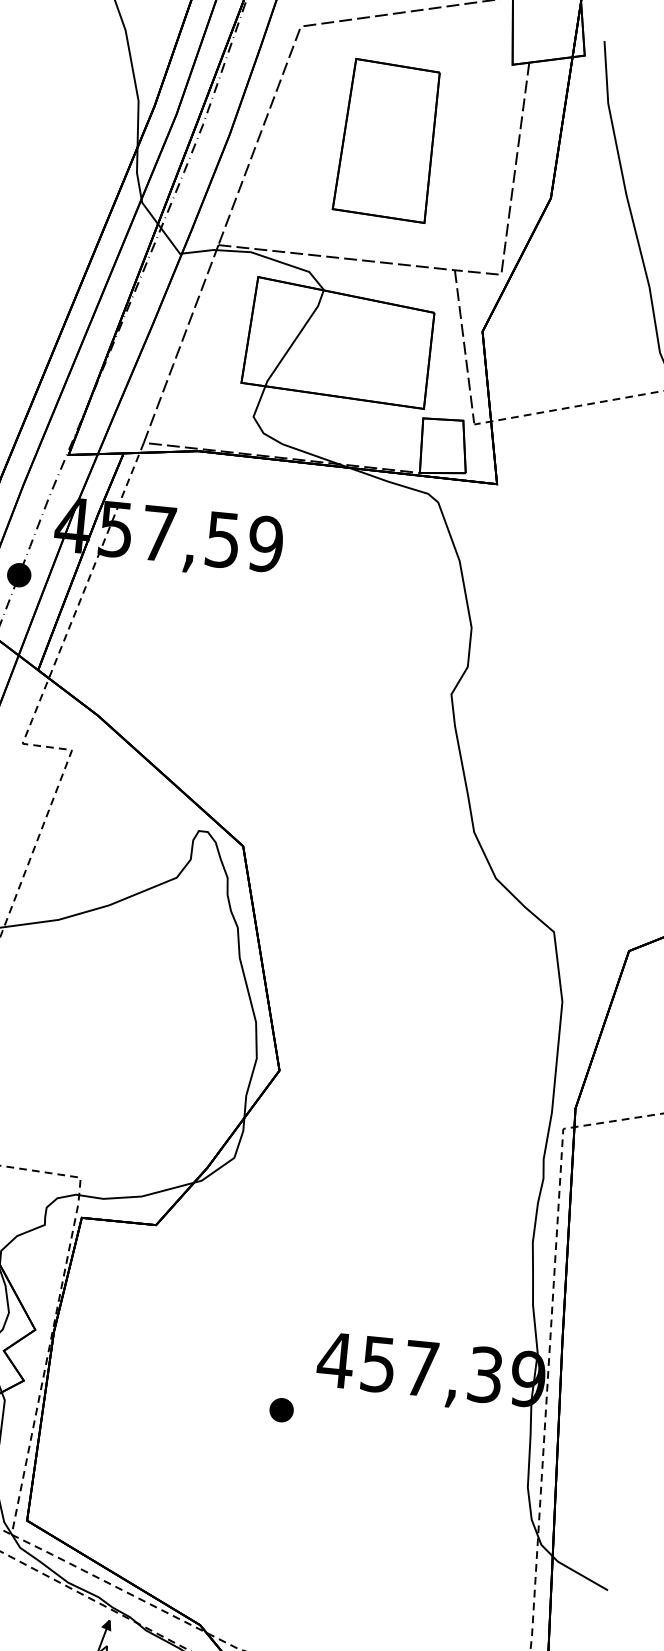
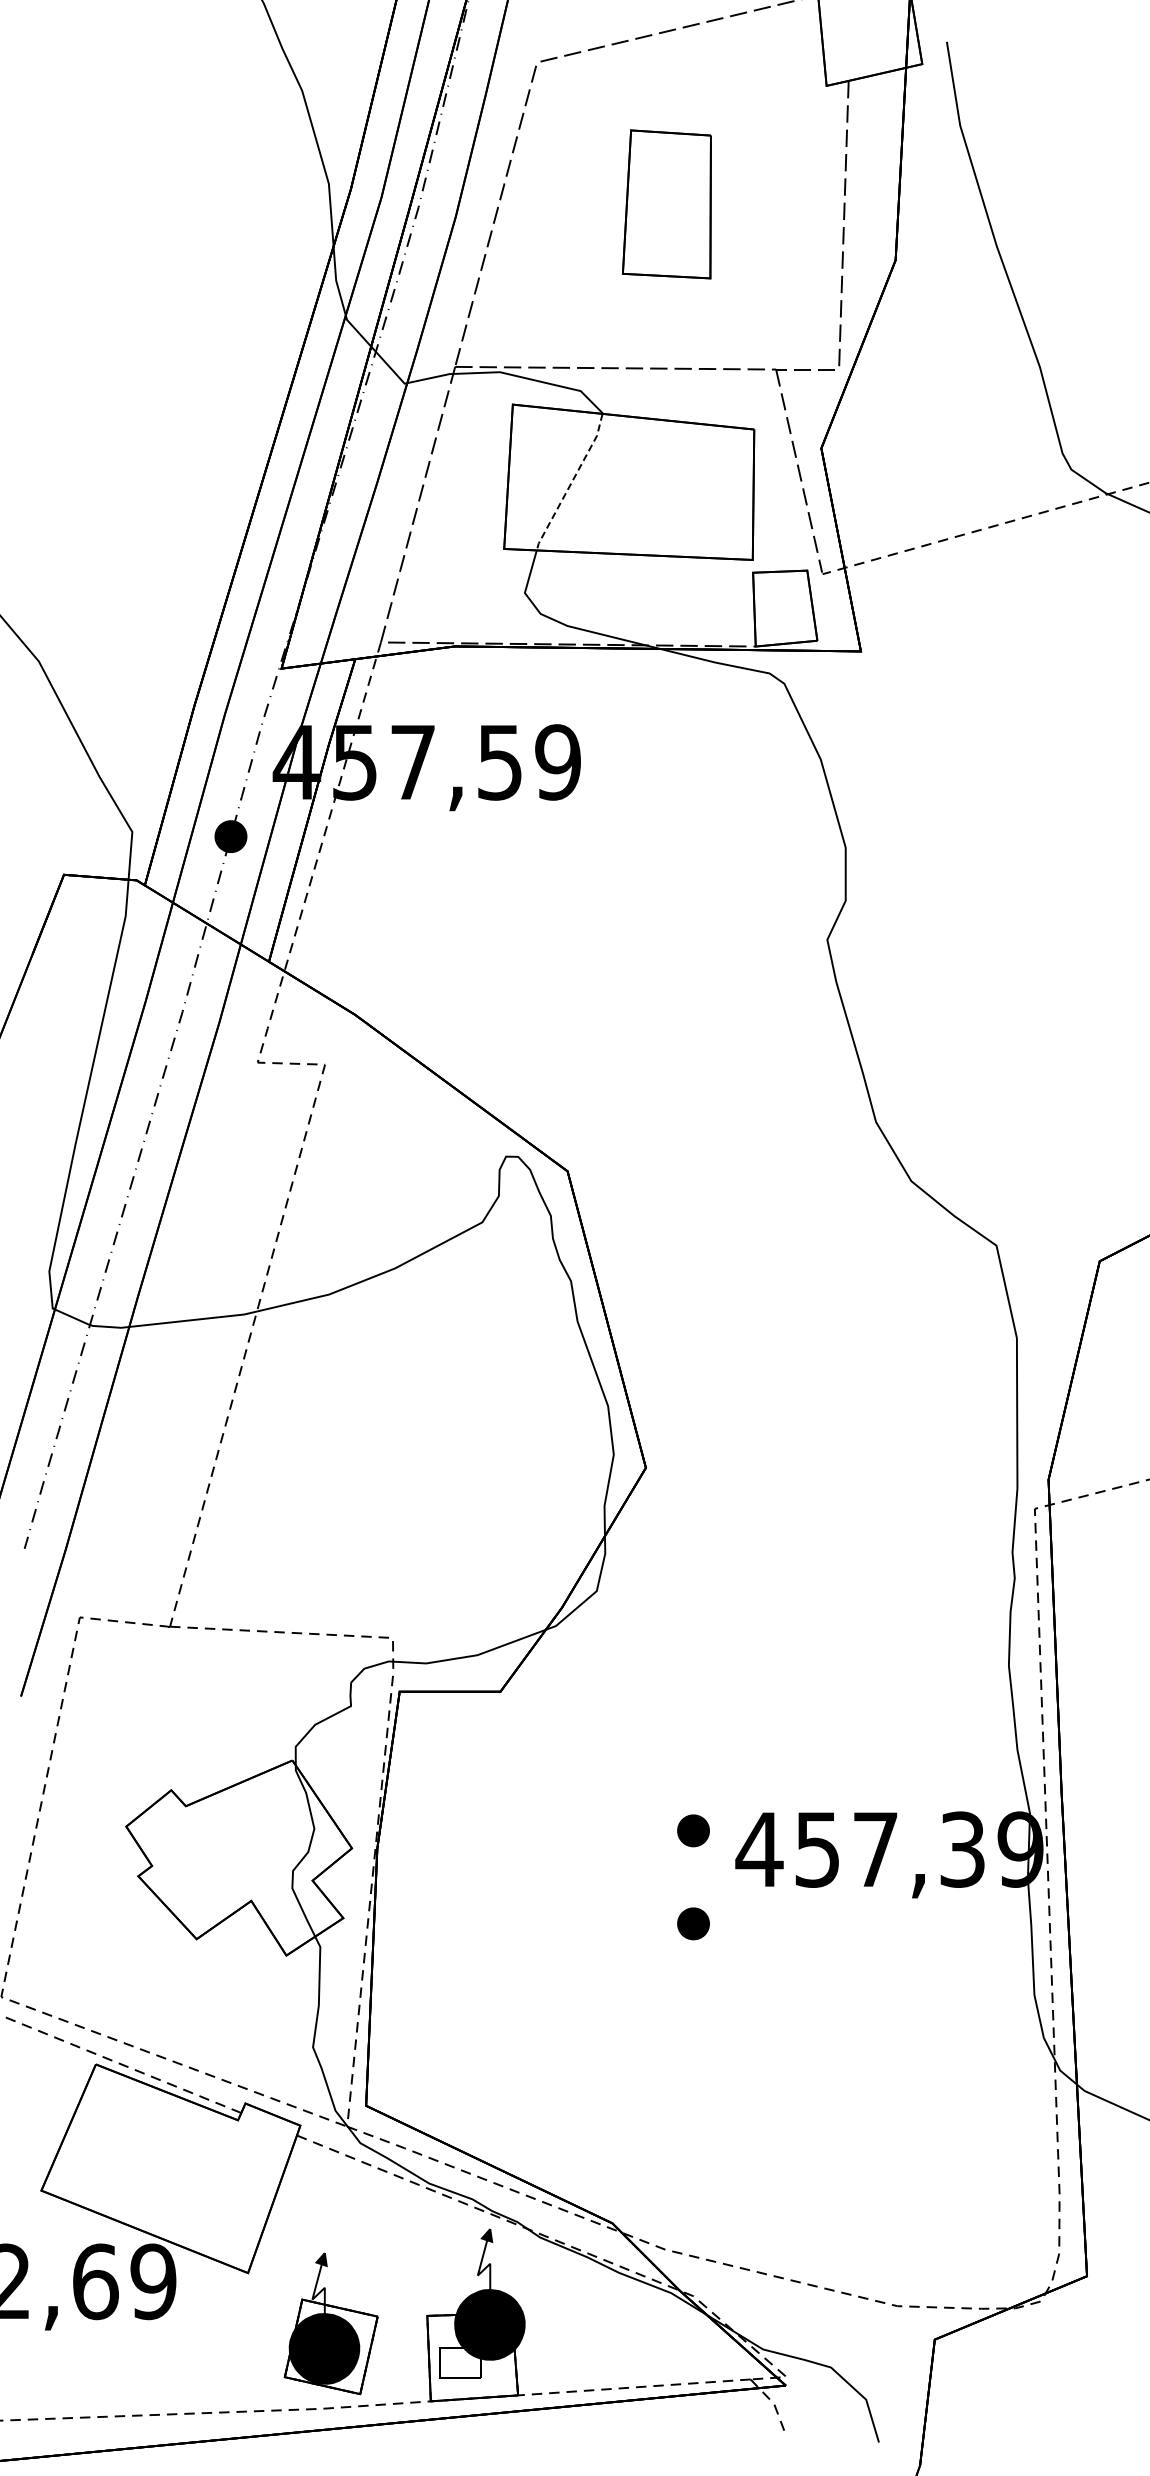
part: (386, 140) -> (666, 204), size x0.7
line: (295, 339) -> (571, 483), solid -> dashed
part: (288, 1341) -> (693, 1830), added

